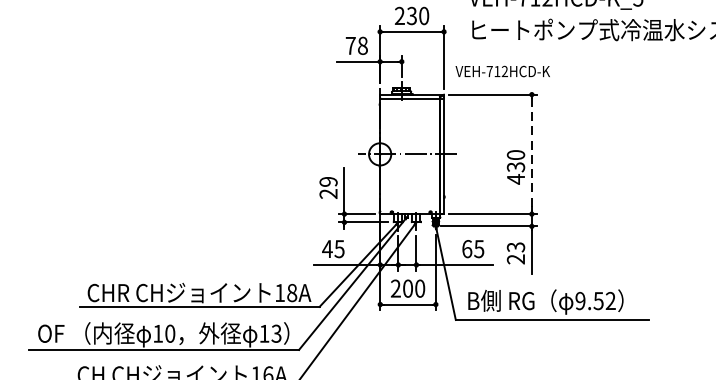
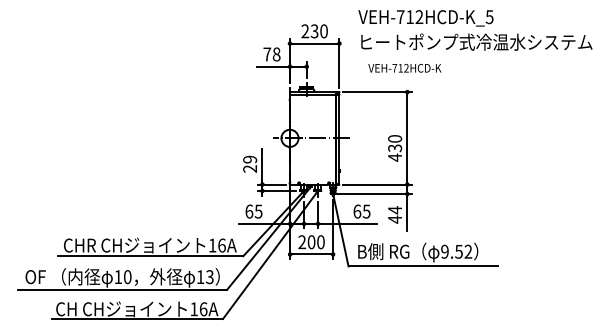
text: (502, 71) -> (404, 68), moved
line: (532, 154) -> (407, 138), dashed -> solid
text: (327, 248) -> (249, 211), 45 -> 65
text: (516, 252) -> (395, 214), 23 -> 44
text: (291, 292) -> (221, 245), 18A -> 16A

